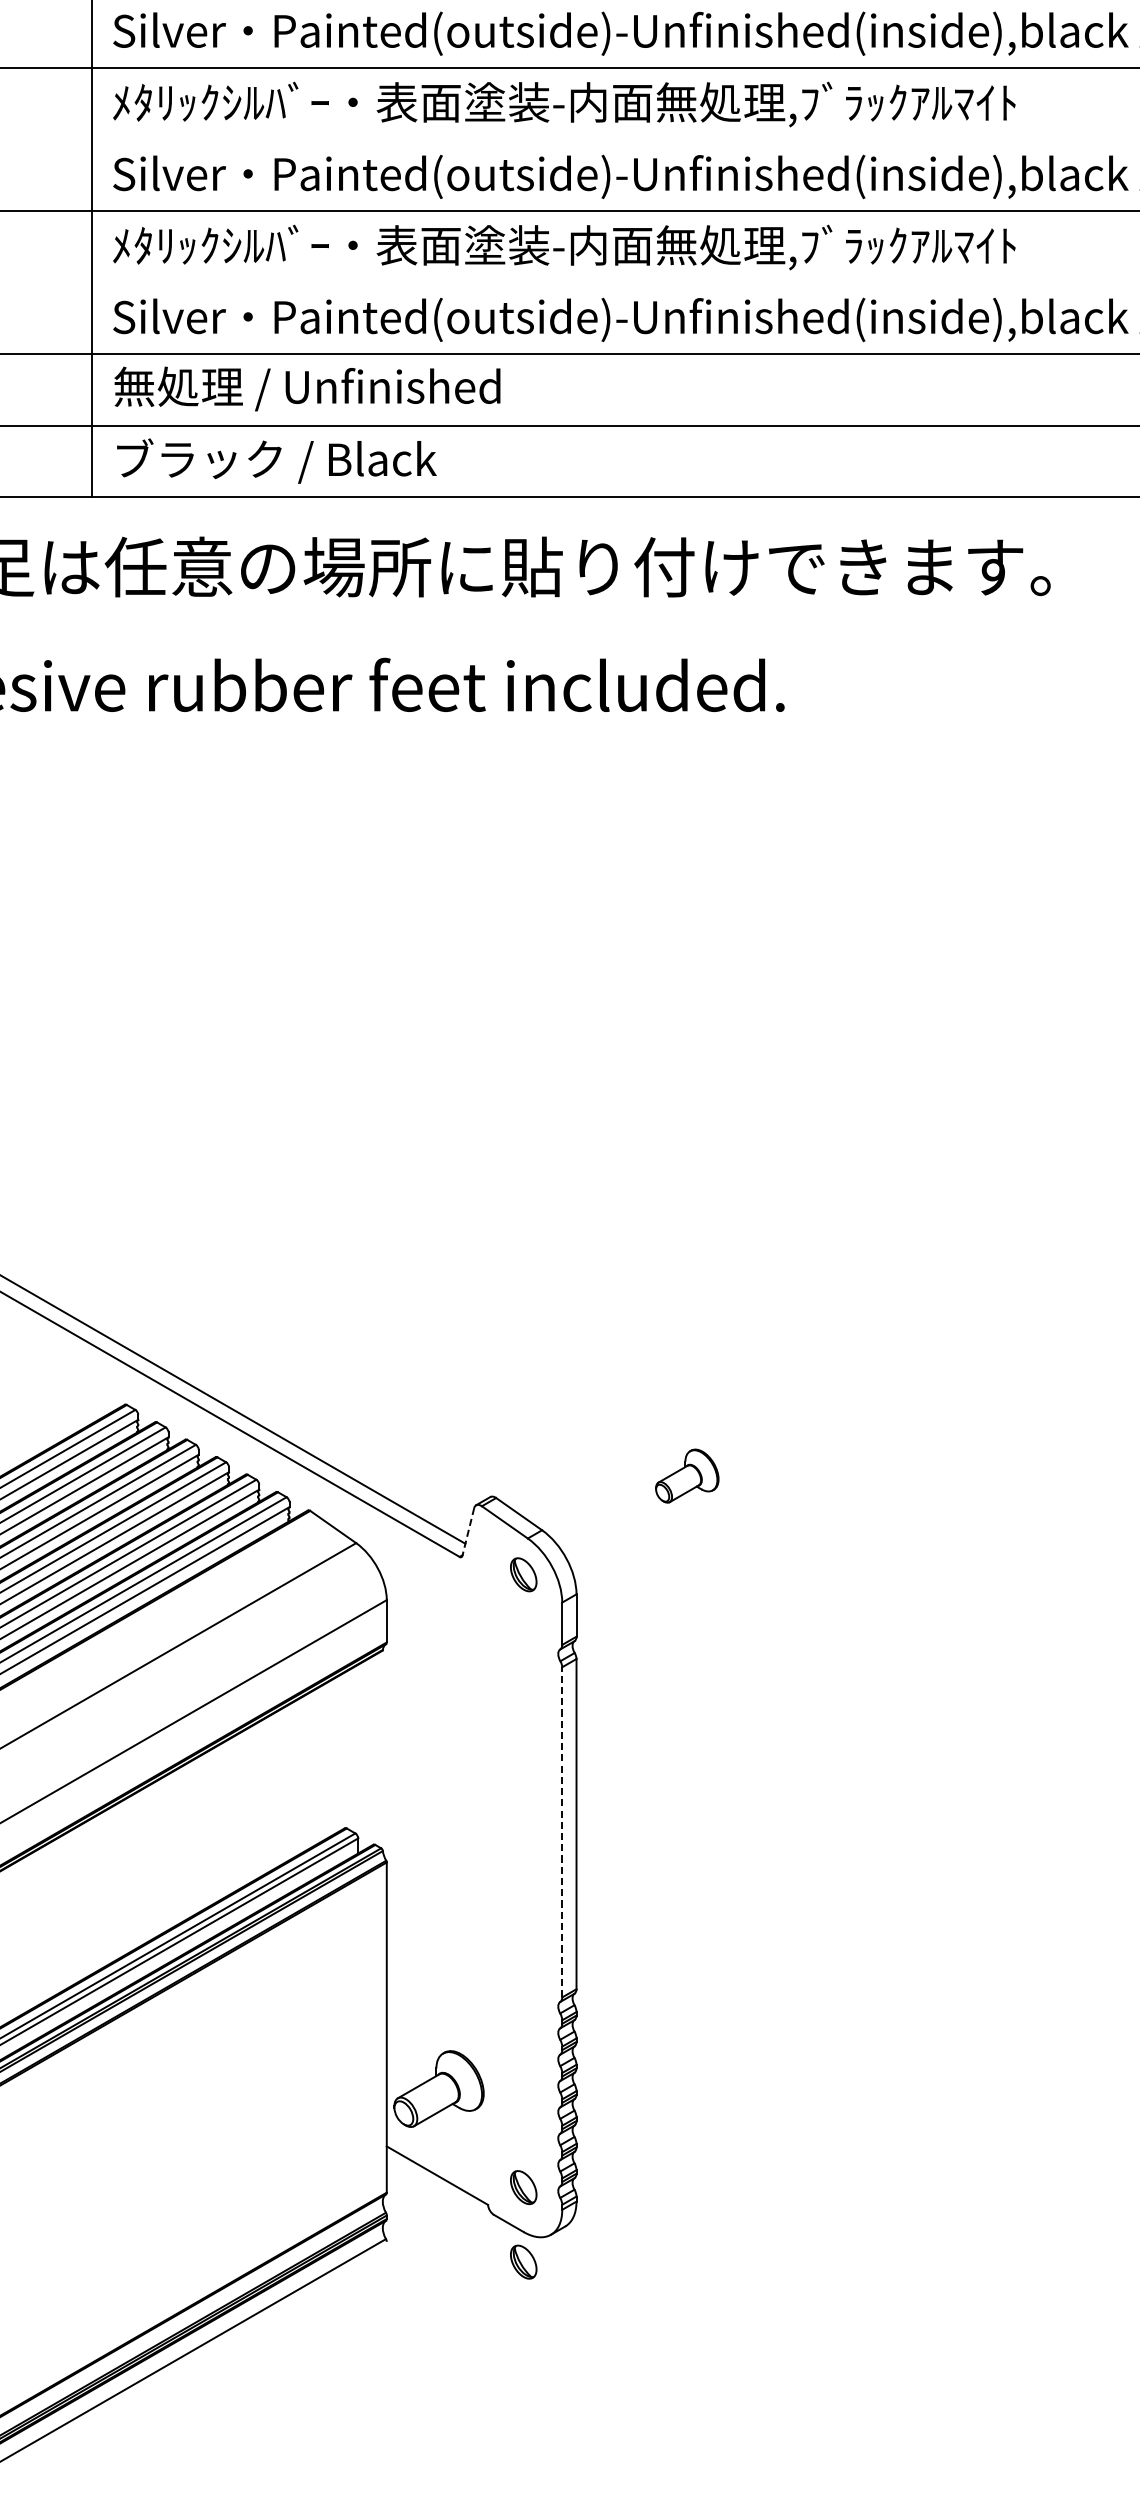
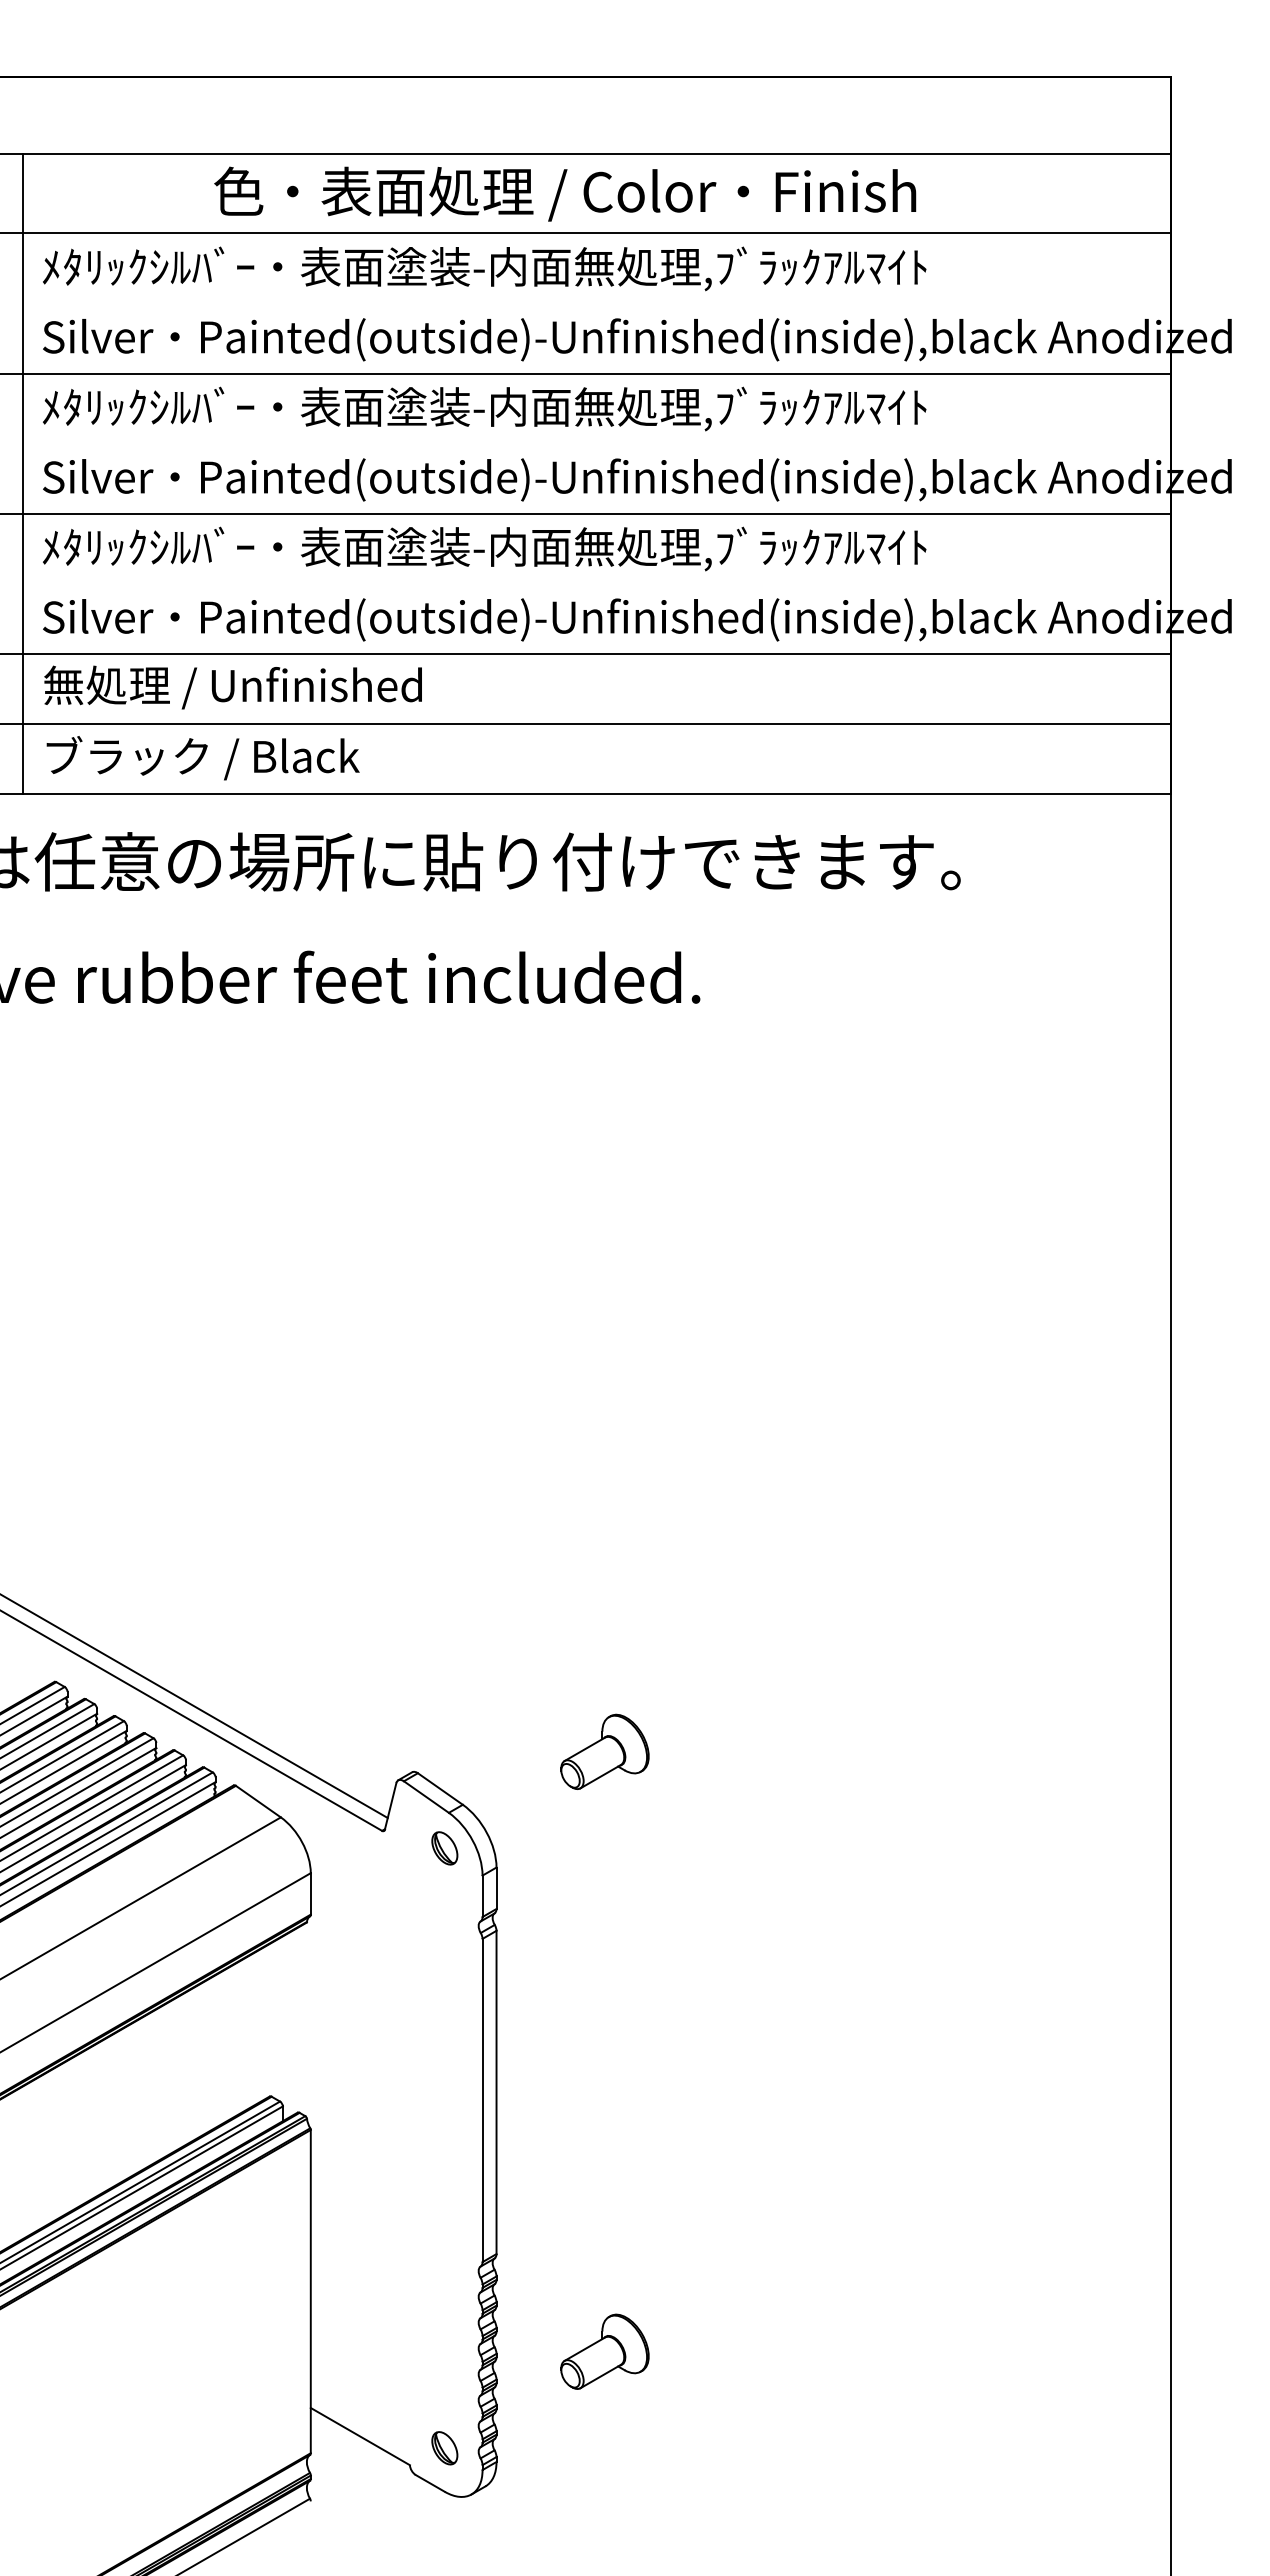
part: (686, 1475) -> (604, 1751), size x1.43
line: (468, 1532) -> (390, 1806), dashed -> solid
line: (562, 1832) -> (482, 2100), dashed -> solid
part: (438, 2088) -> (604, 2351), moved
part: (523, 2262) -> (444, 2521), removed

